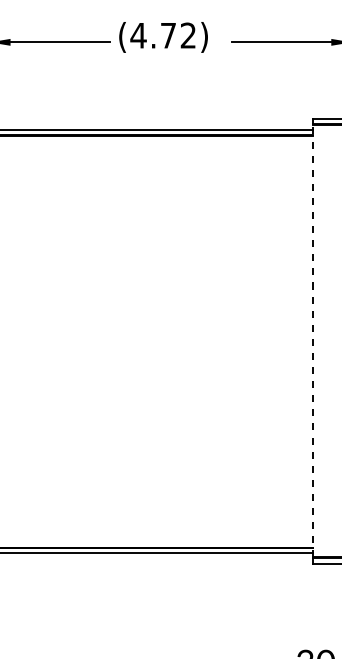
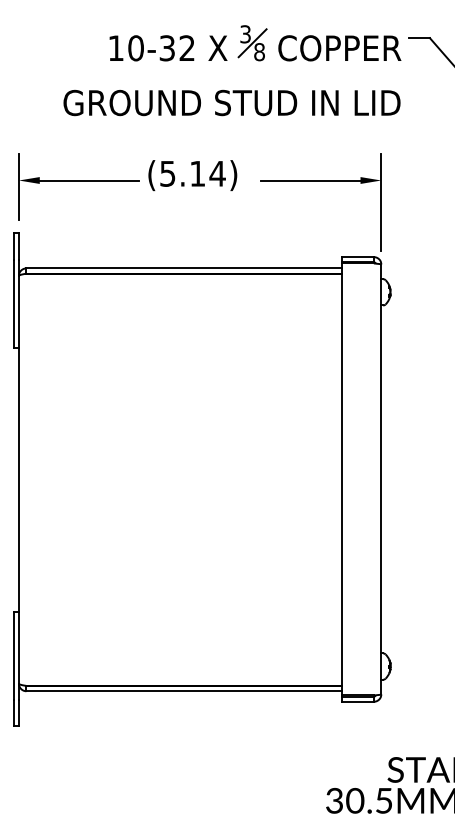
text: (163, 35) -> (192, 173), (4.72) -> (5.14)
line: (312, 340) -> (341, 478), dashed -> solid

